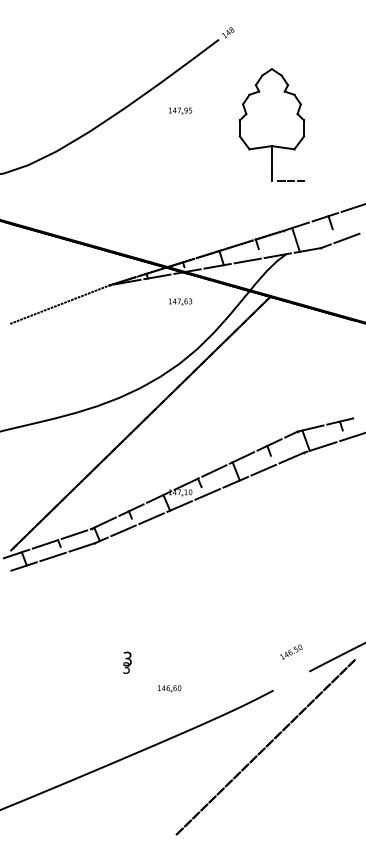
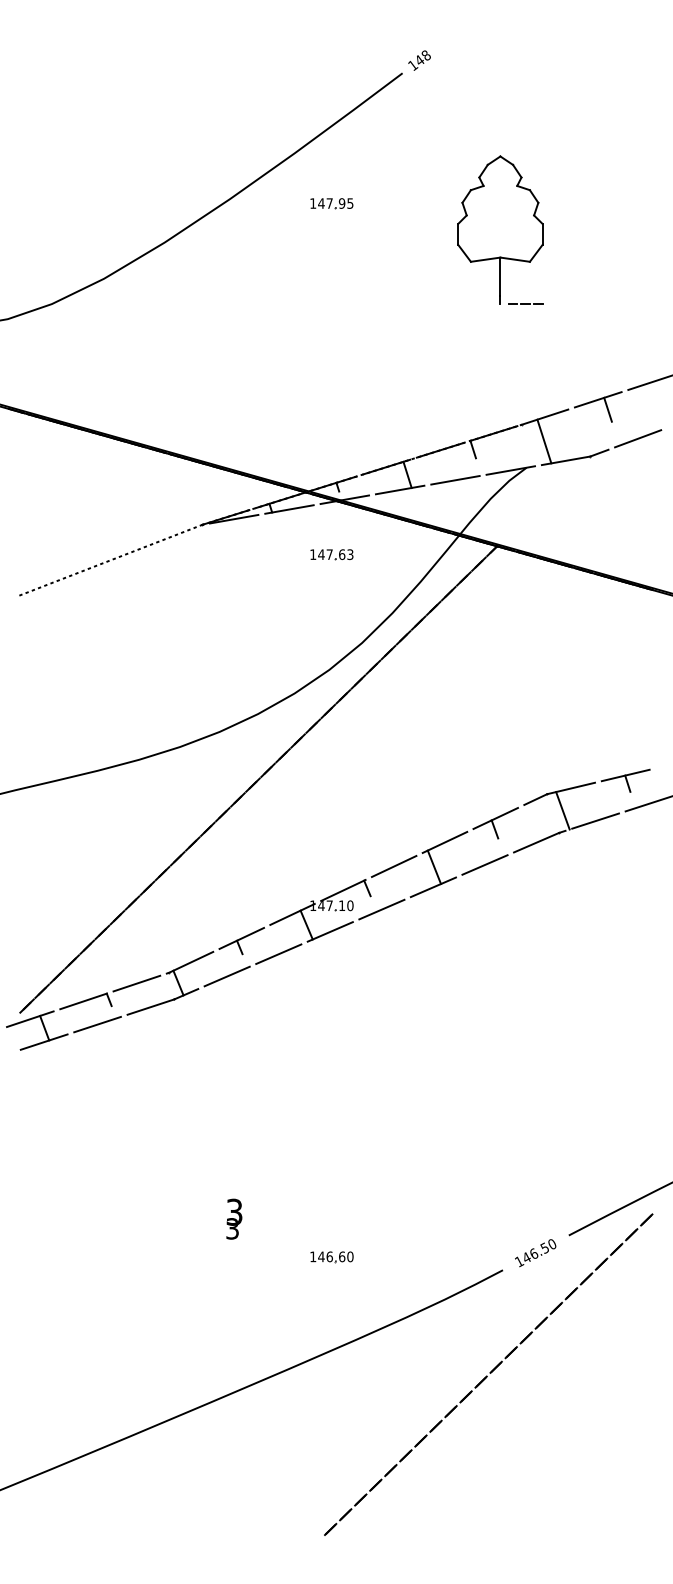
part: (272, 124) -> (501, 229), size x0.71
text: (291, 651) -> (536, 1251), moved
part: (169, 688) -> (331, 1257), moved

